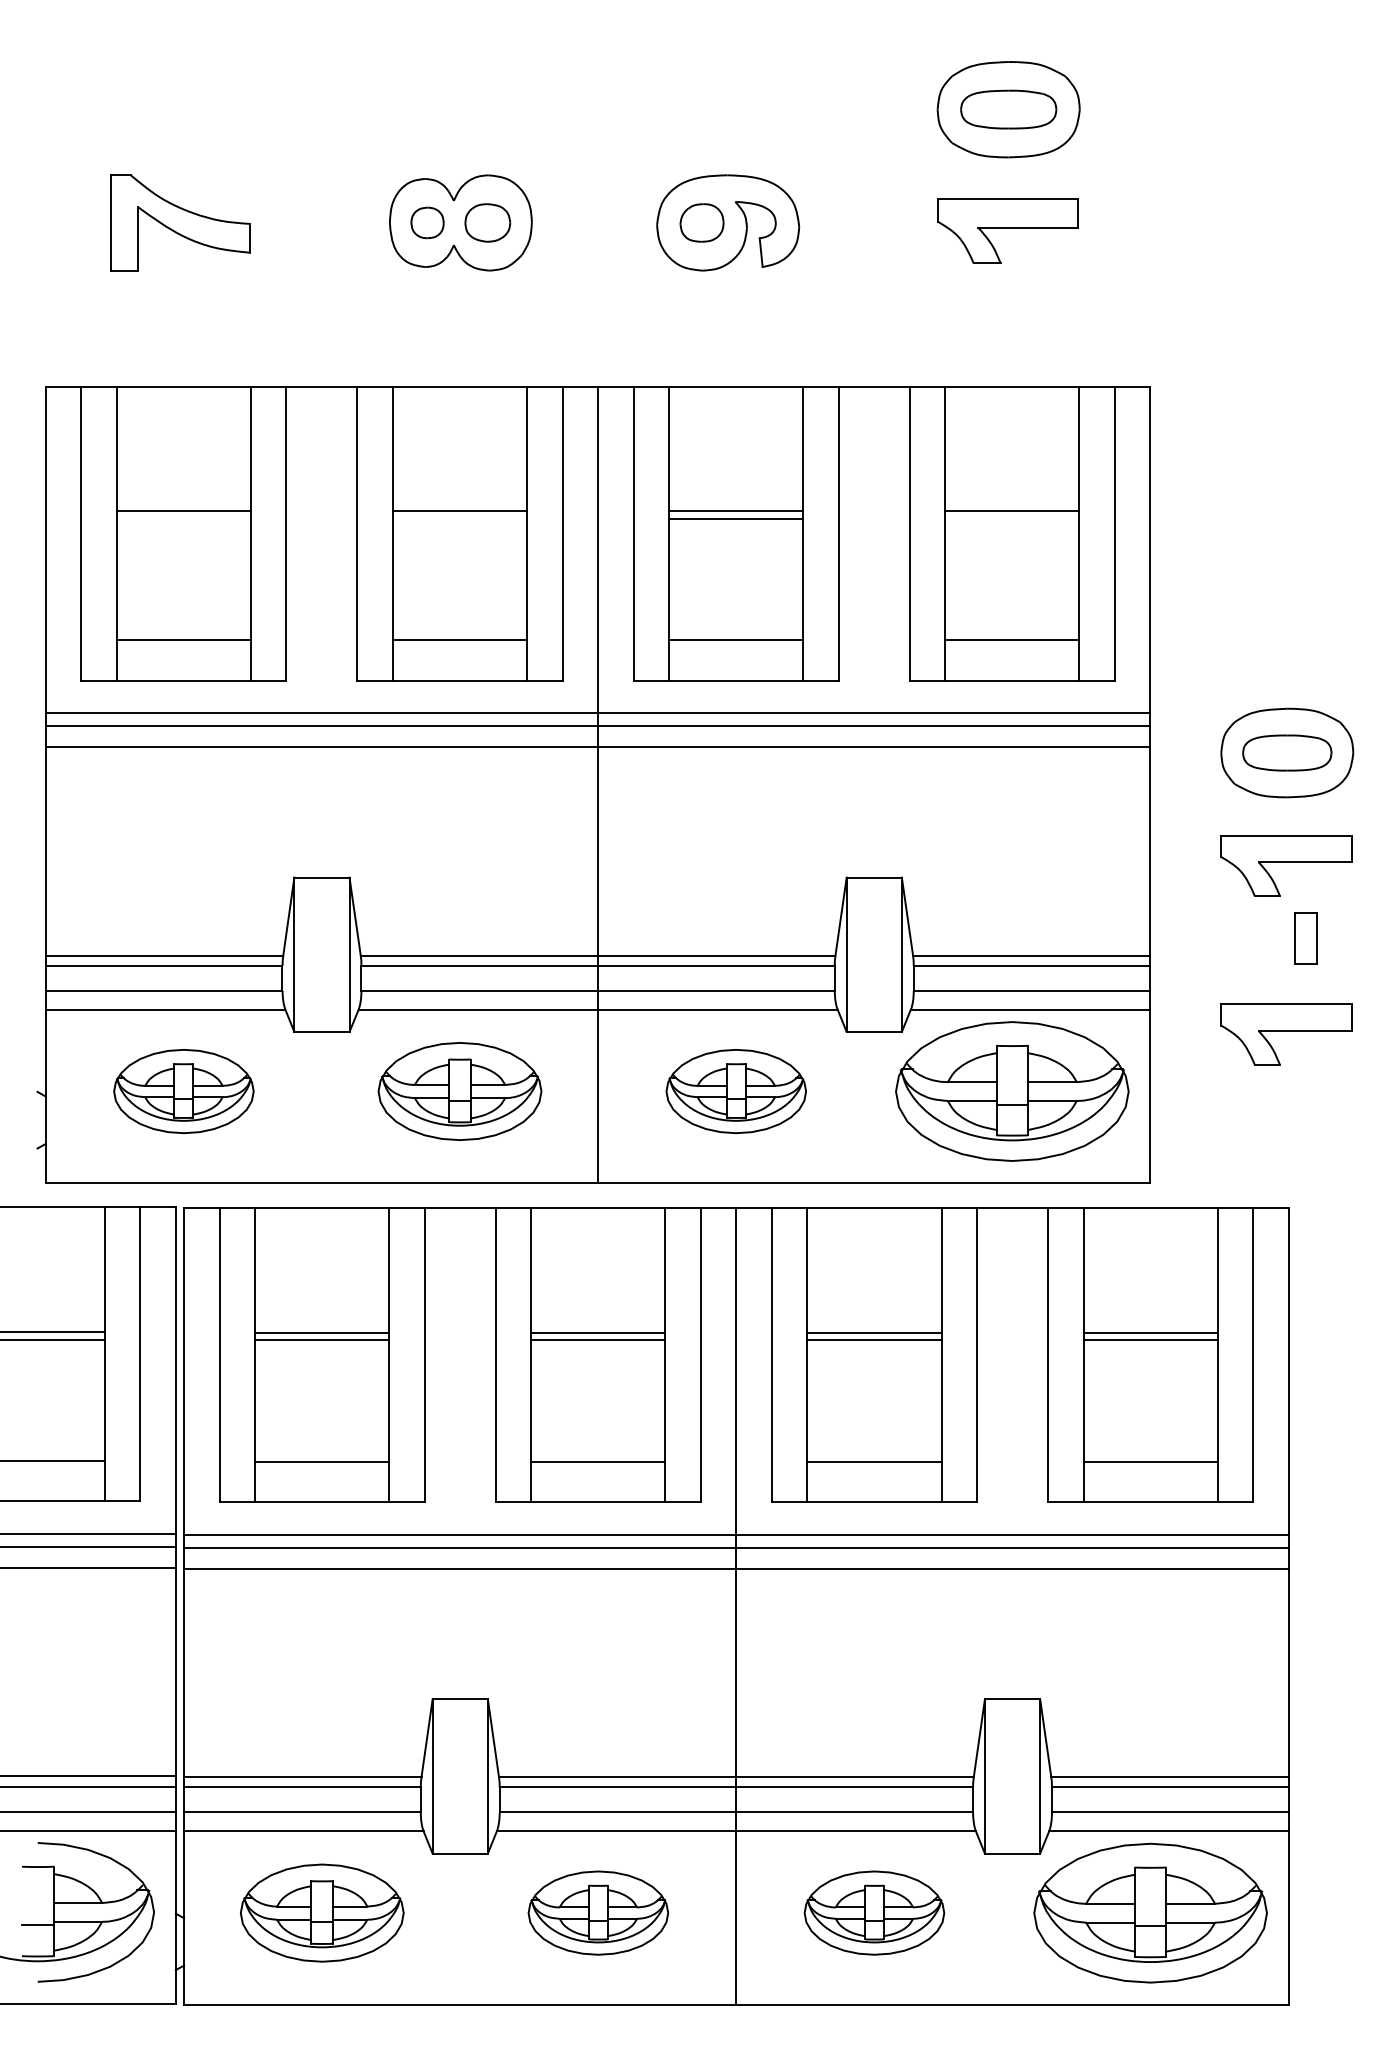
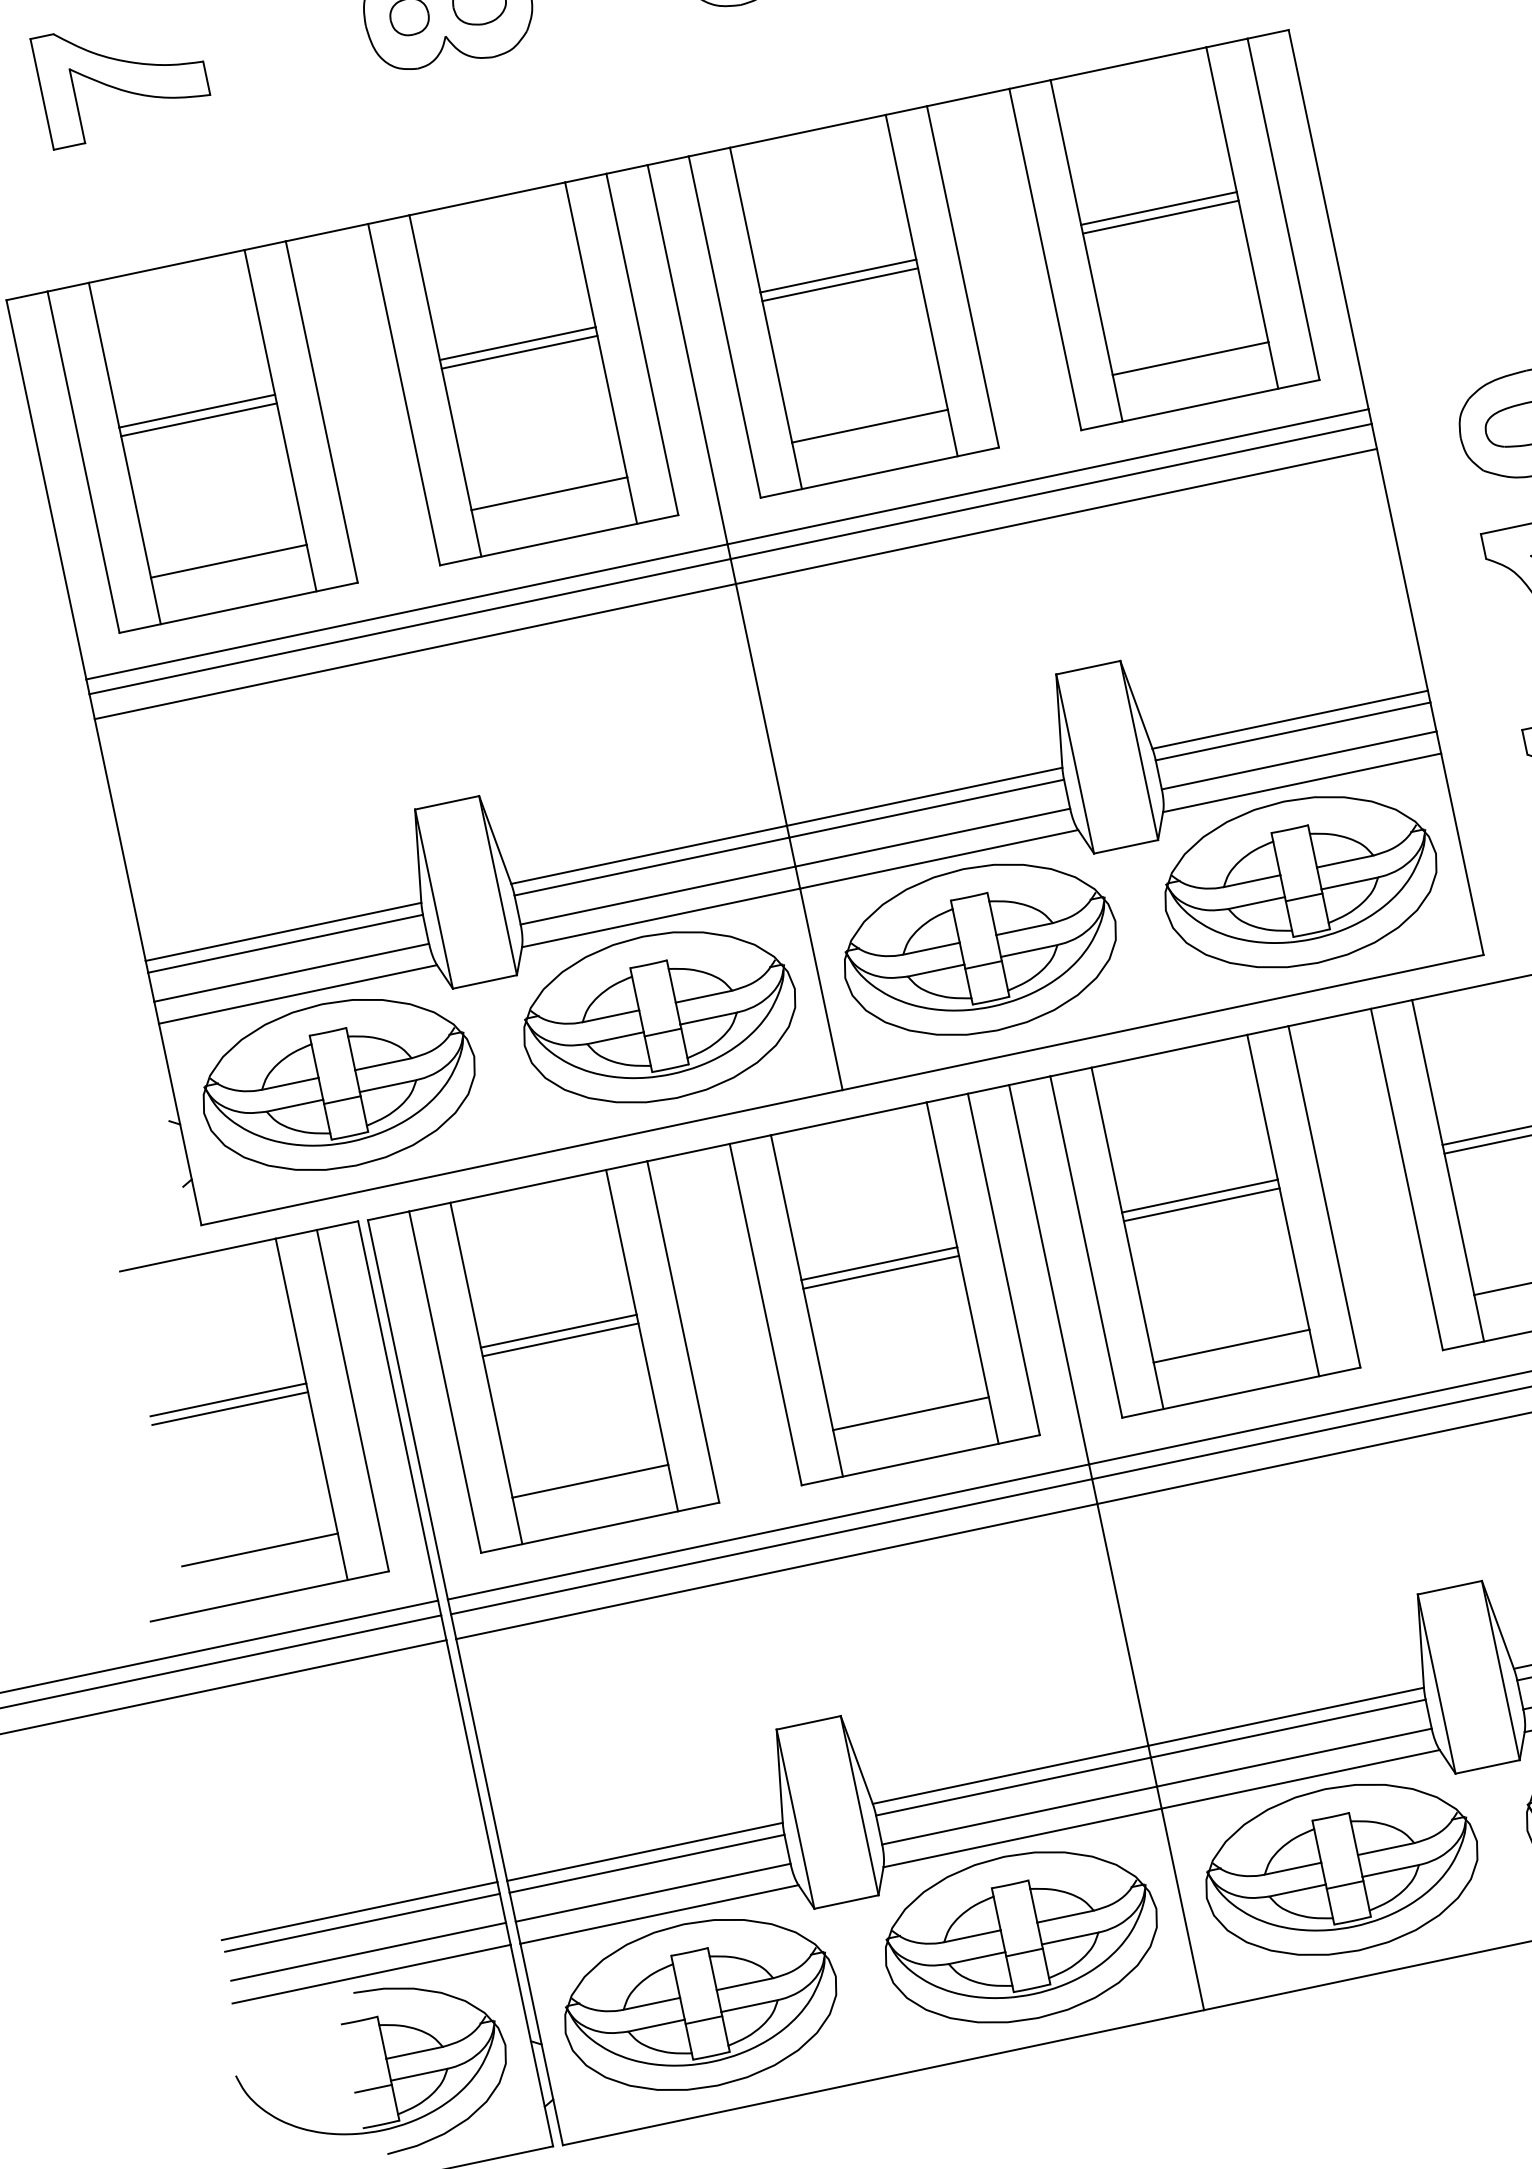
line: (183, 518) -> (198, 419), added
line: (459, 518) -> (518, 352), added
line: (1012, 518) -> (1160, 216), added
part: (183, 1091) -> (338, 1084), size x1.67
part: (459, 1091) -> (659, 1017), size x1.43
part: (736, 1091) -> (980, 949), size x1.67
part: (322, 1912) -> (700, 2004), size x1.43
part: (598, 1912) -> (1021, 1936), size x1.67
part: (874, 1912) -> (1341, 1869), size x1.67

